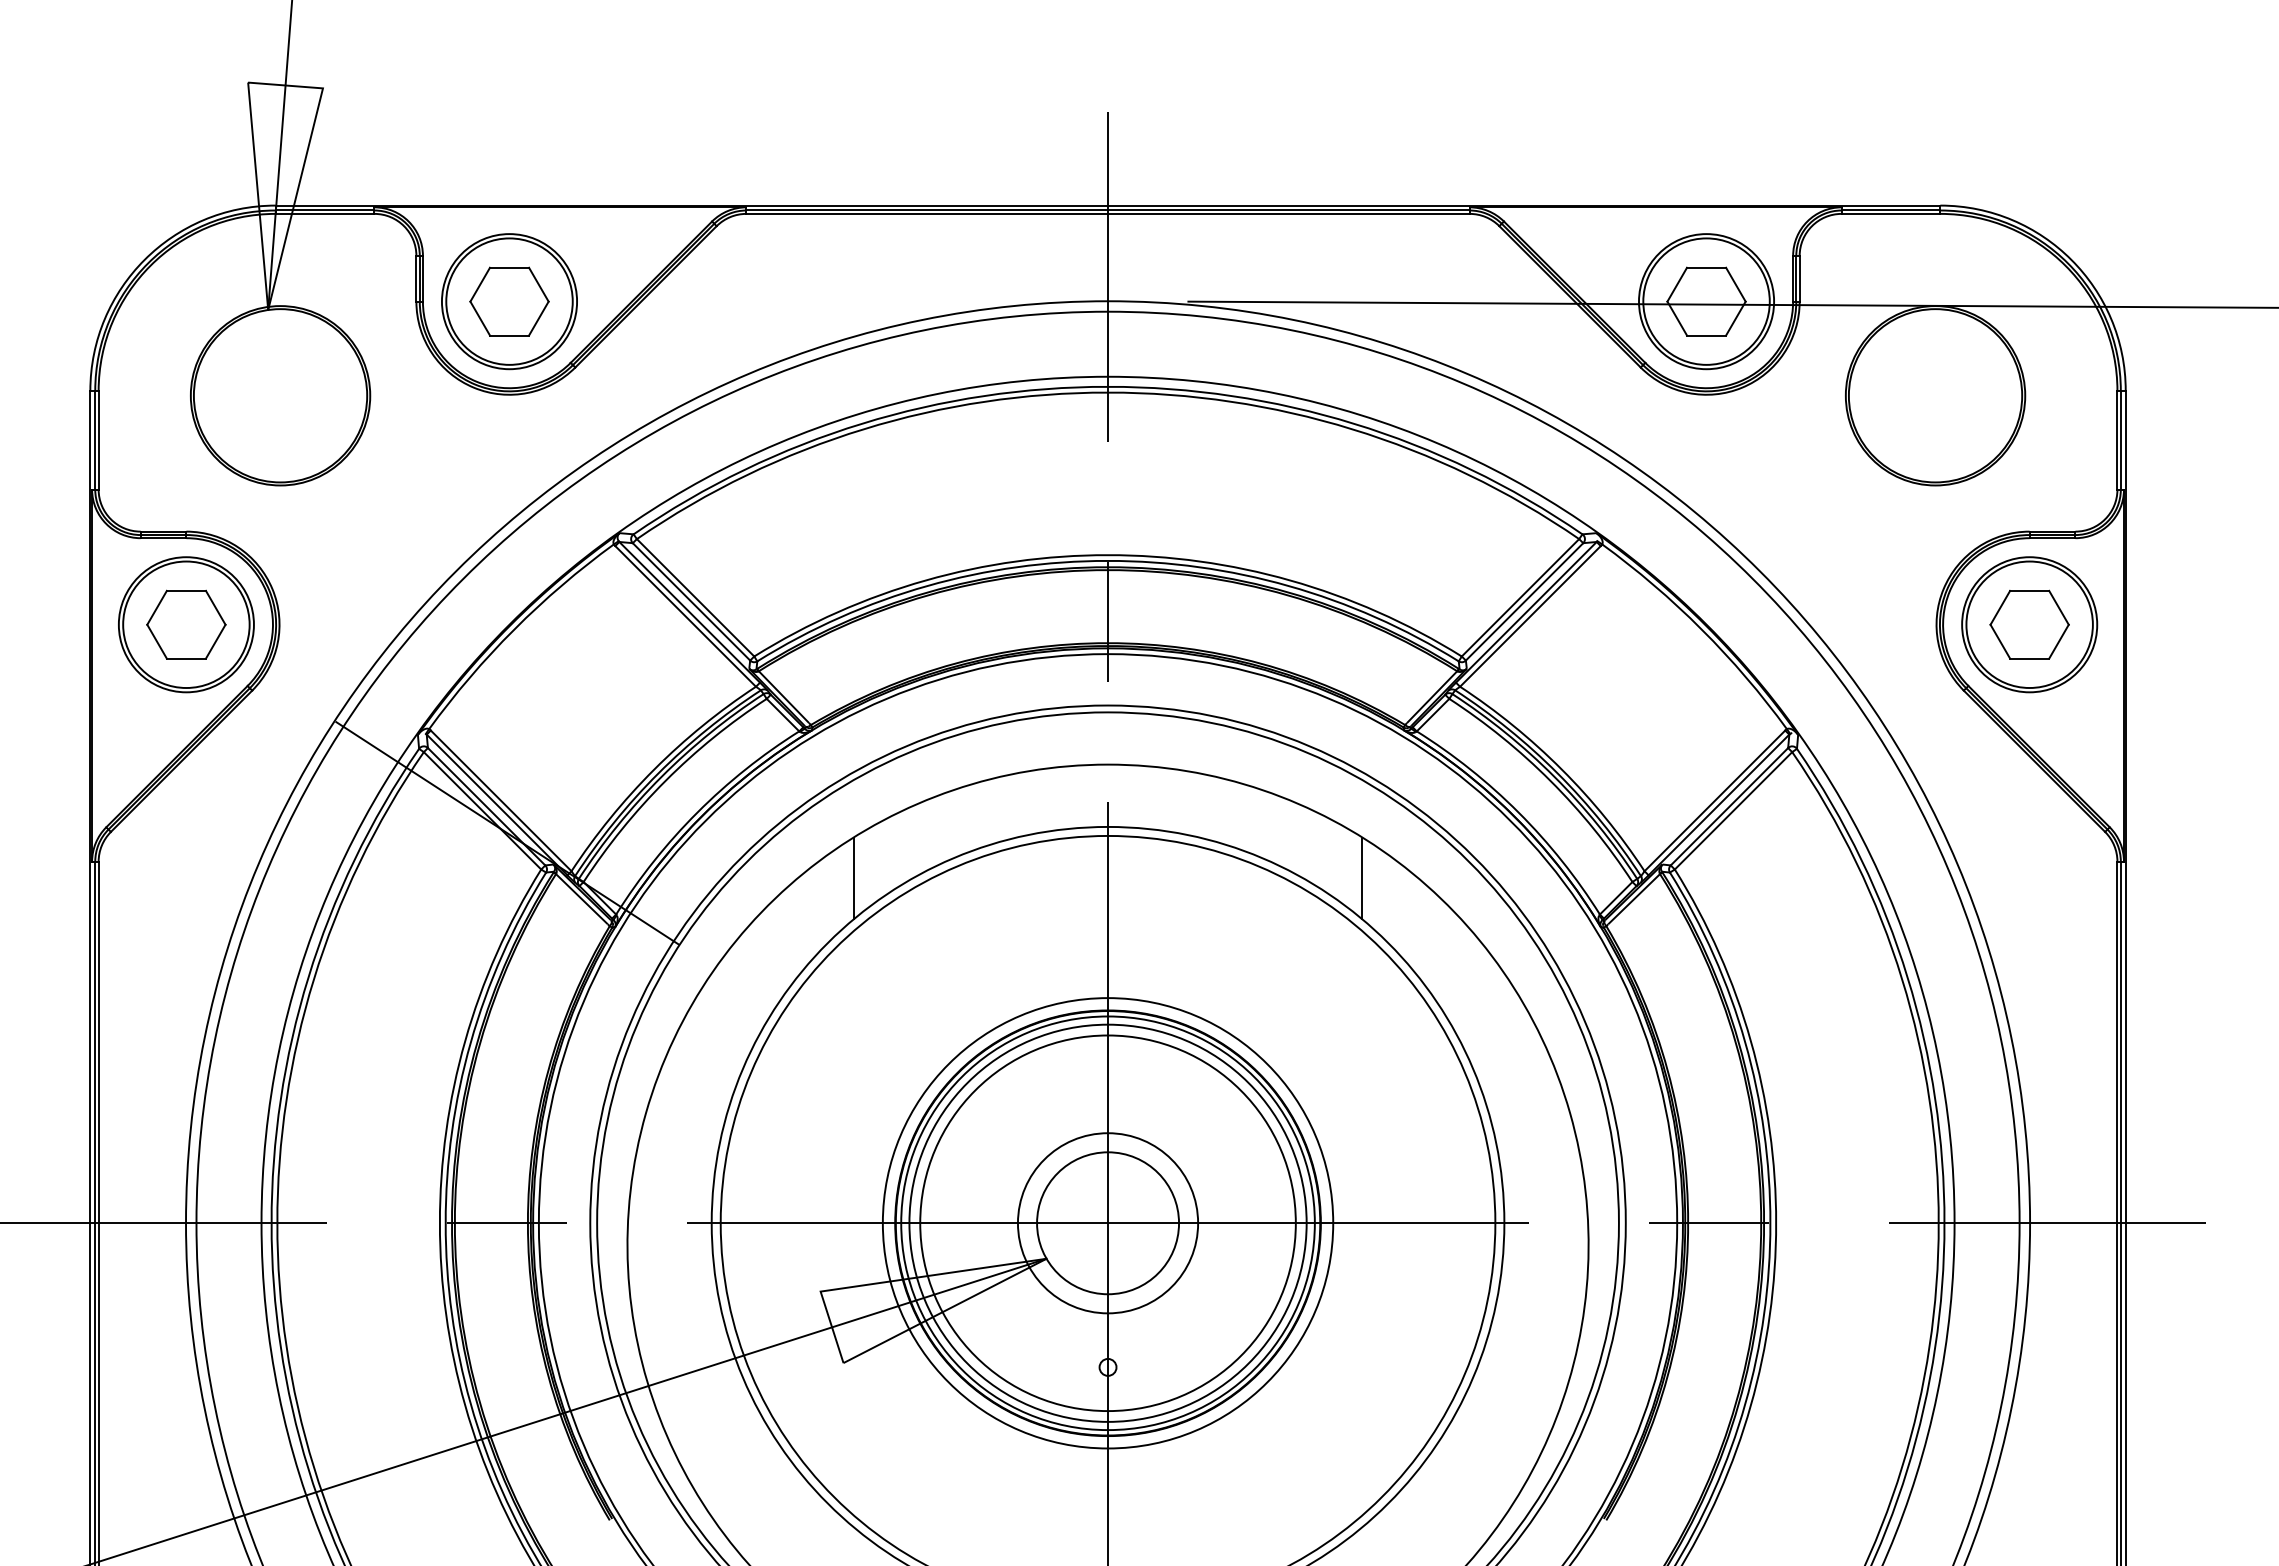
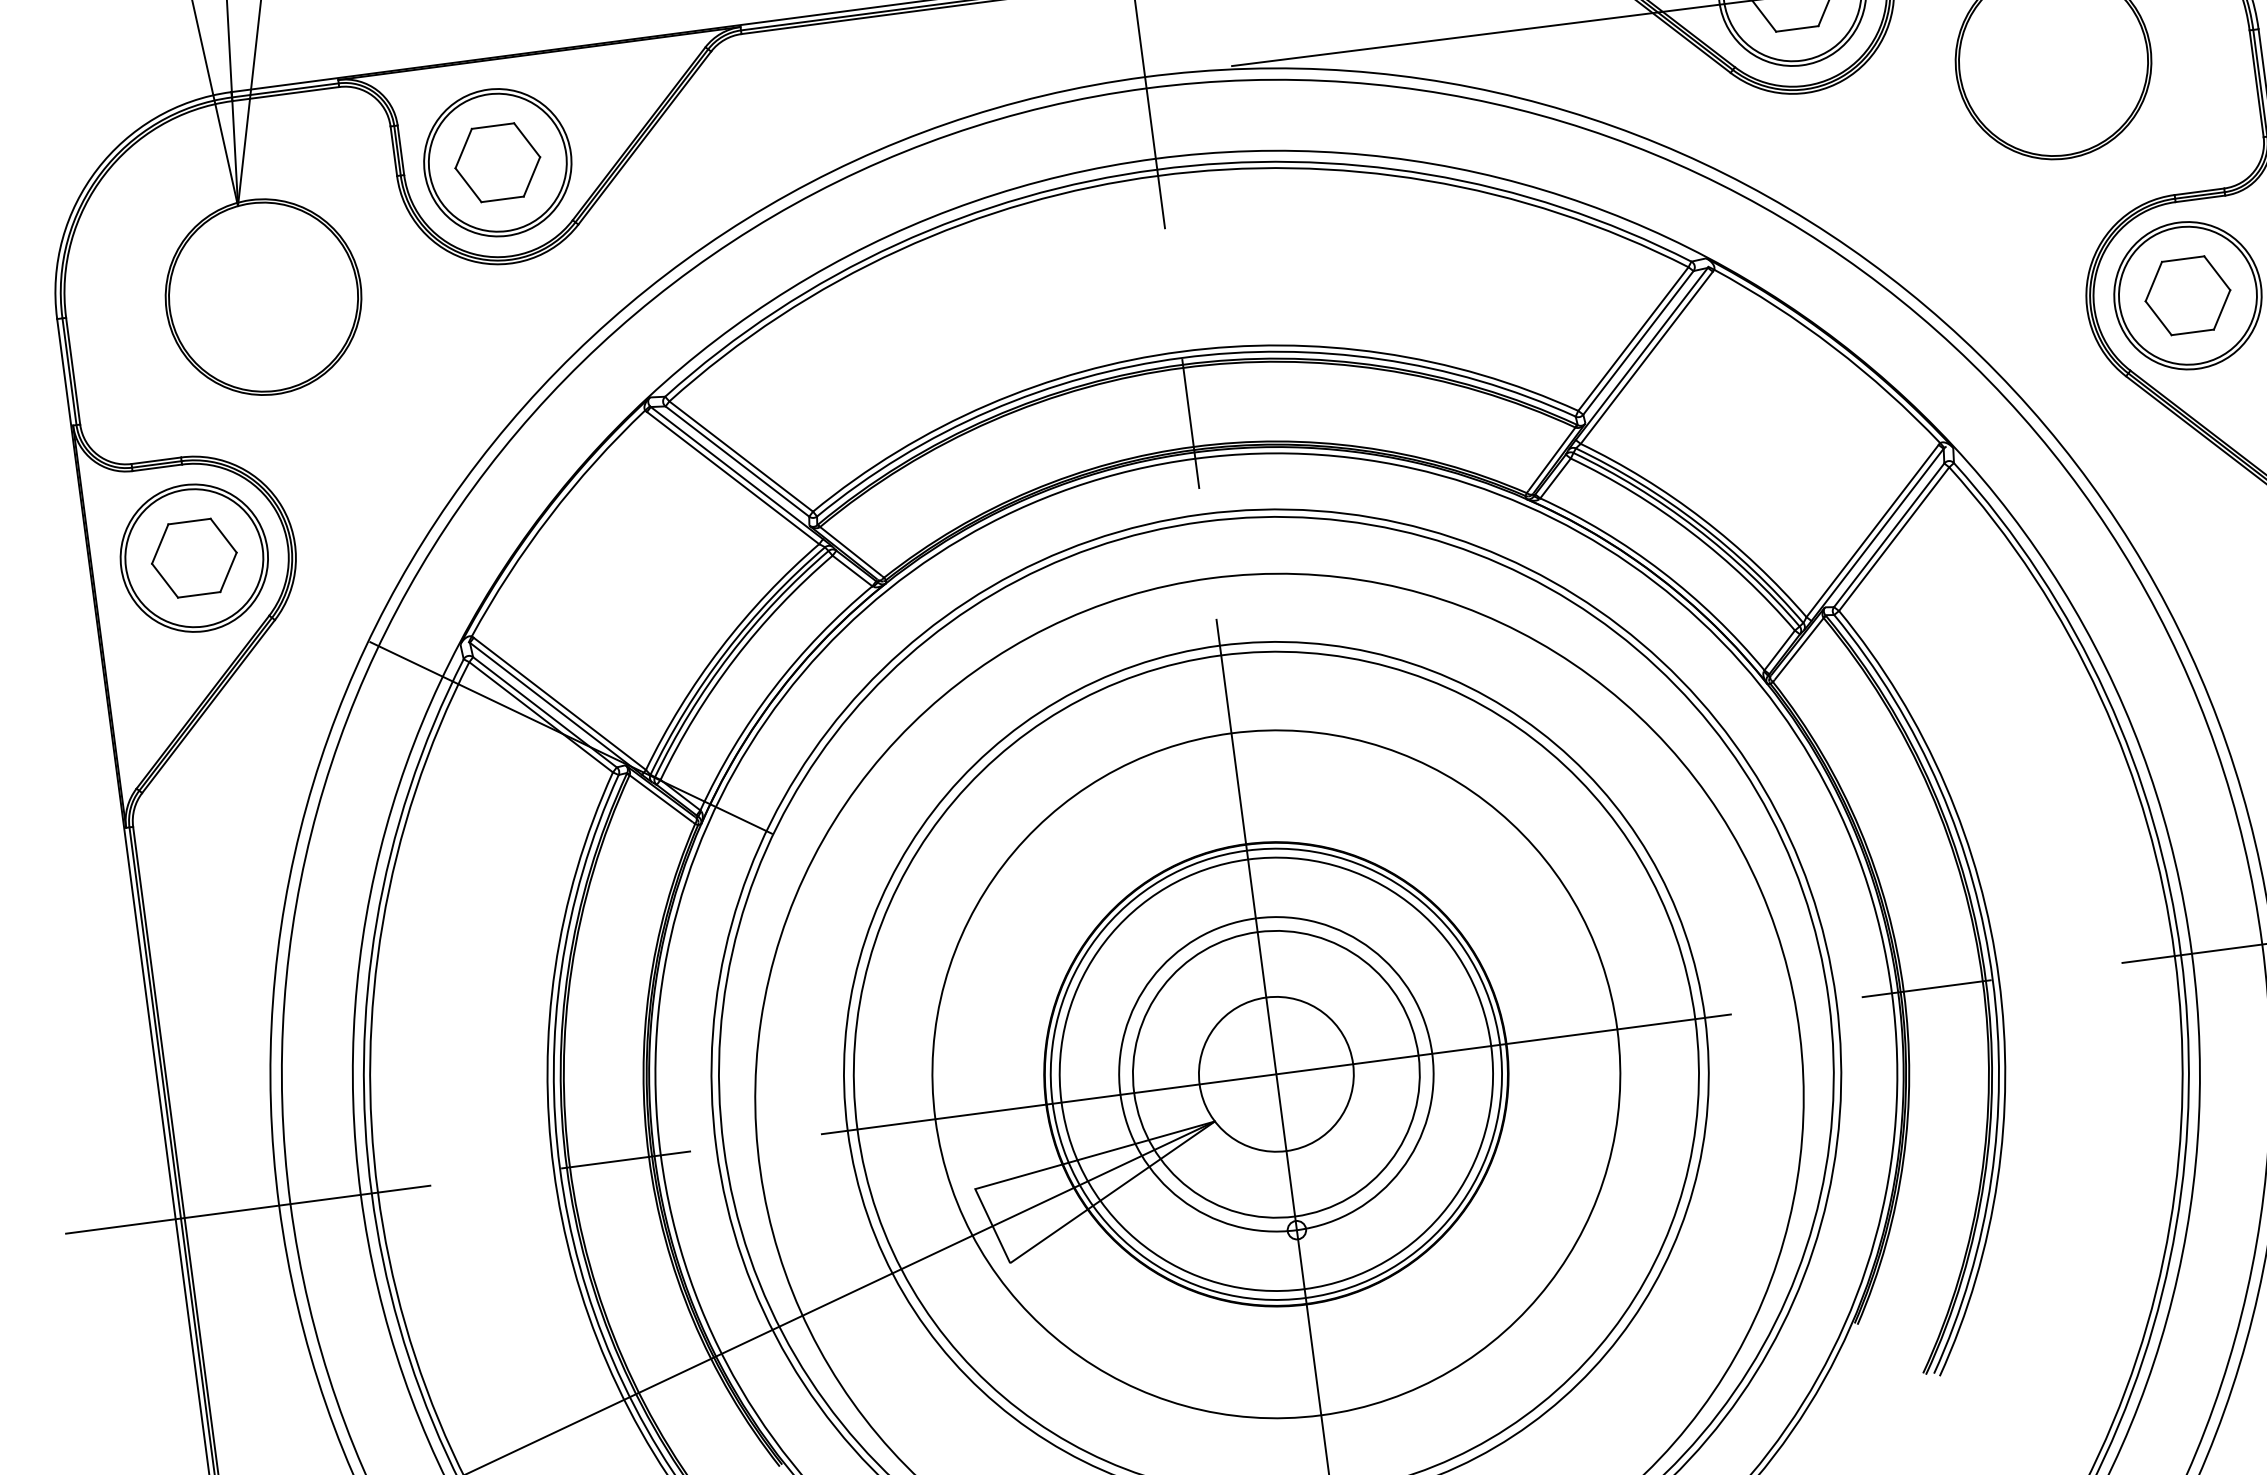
line: (854, 878) -> (953, 737), removed
line: (1361, 878) -> (1501, 665), removed
circle: (1107, 1223) -> (1275, 1074), size x0.7
circle: (1107, 1223) -> (1275, 1074), size x1.4
circle: (1107, 1223) -> (1275, 1074), size x1.6

